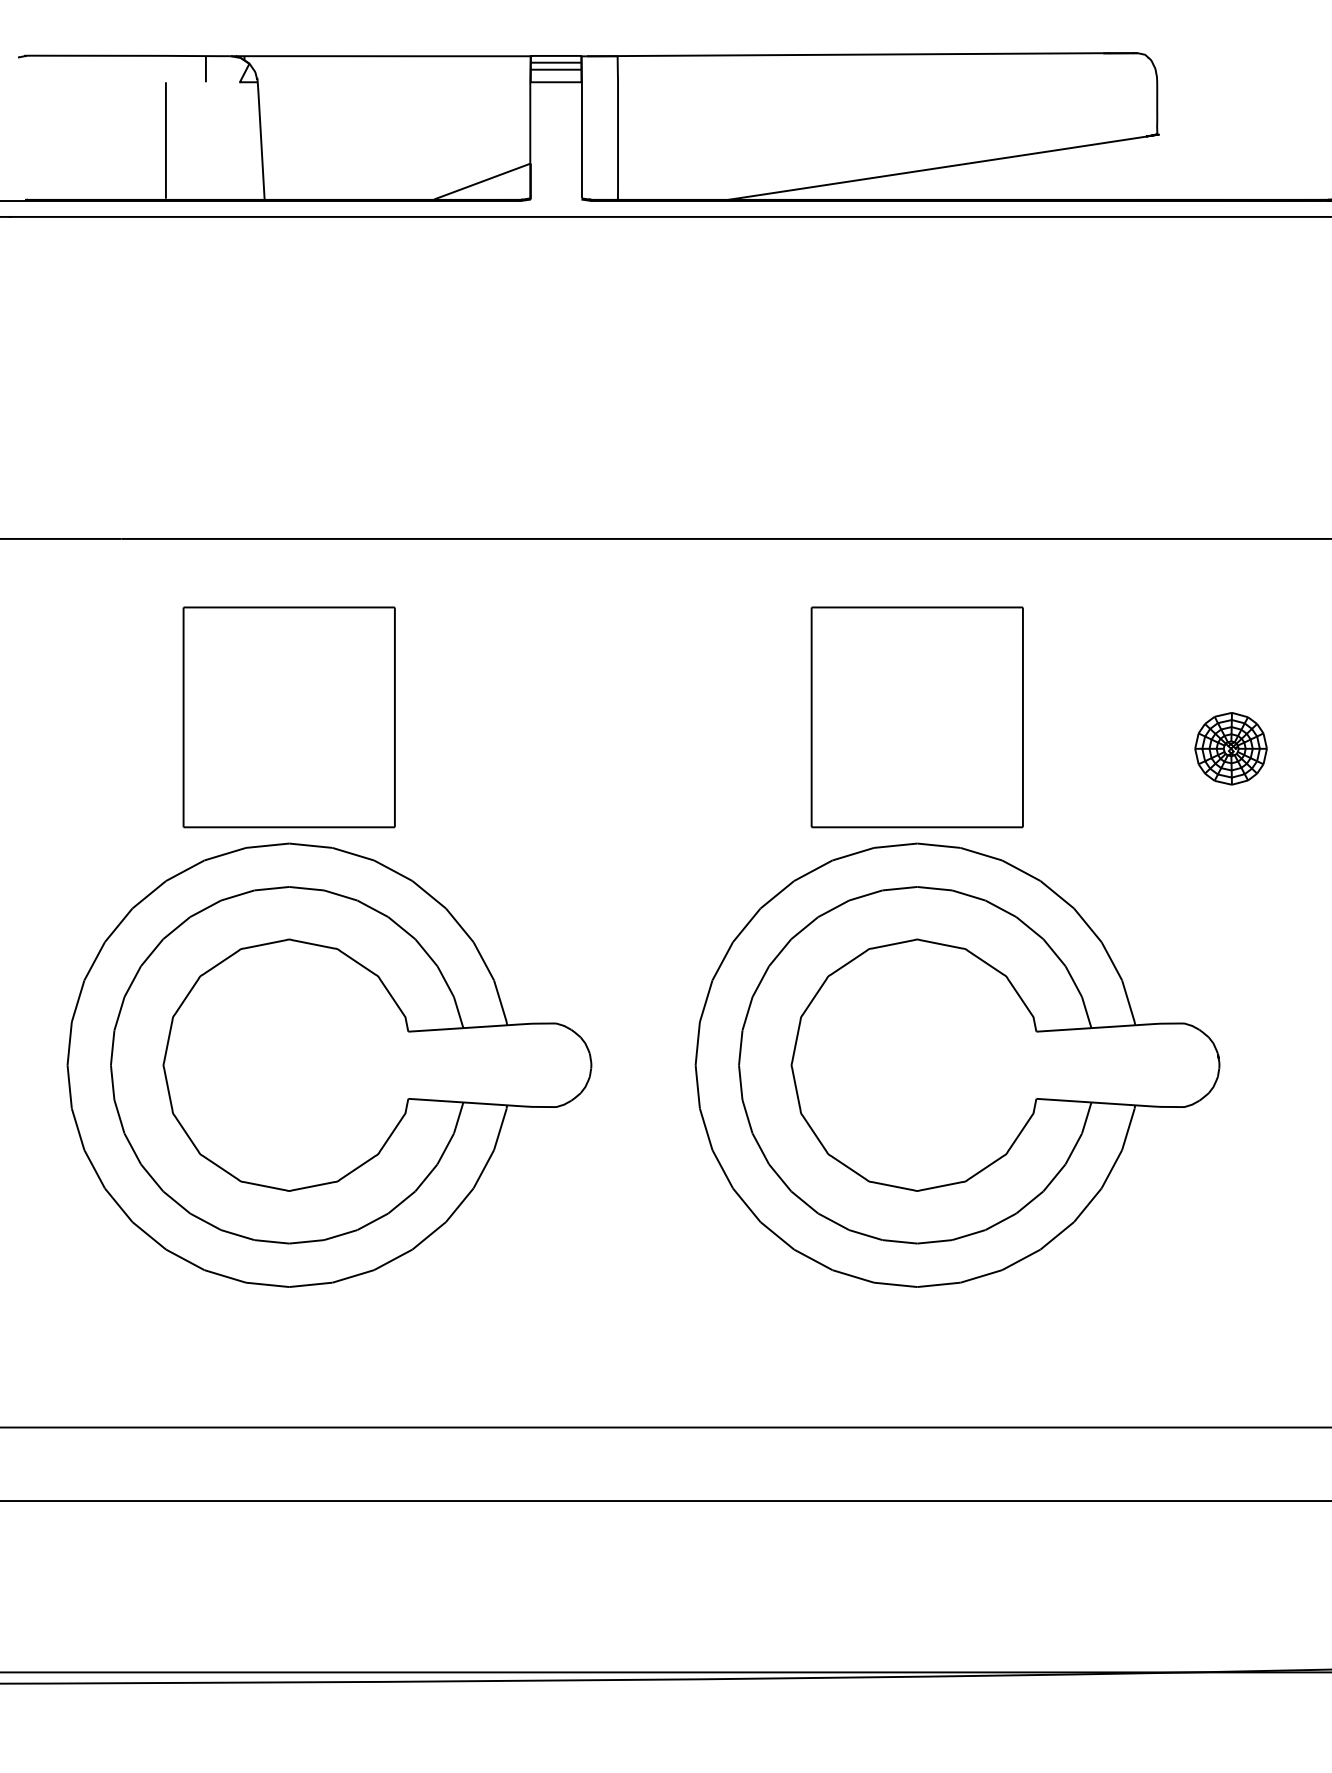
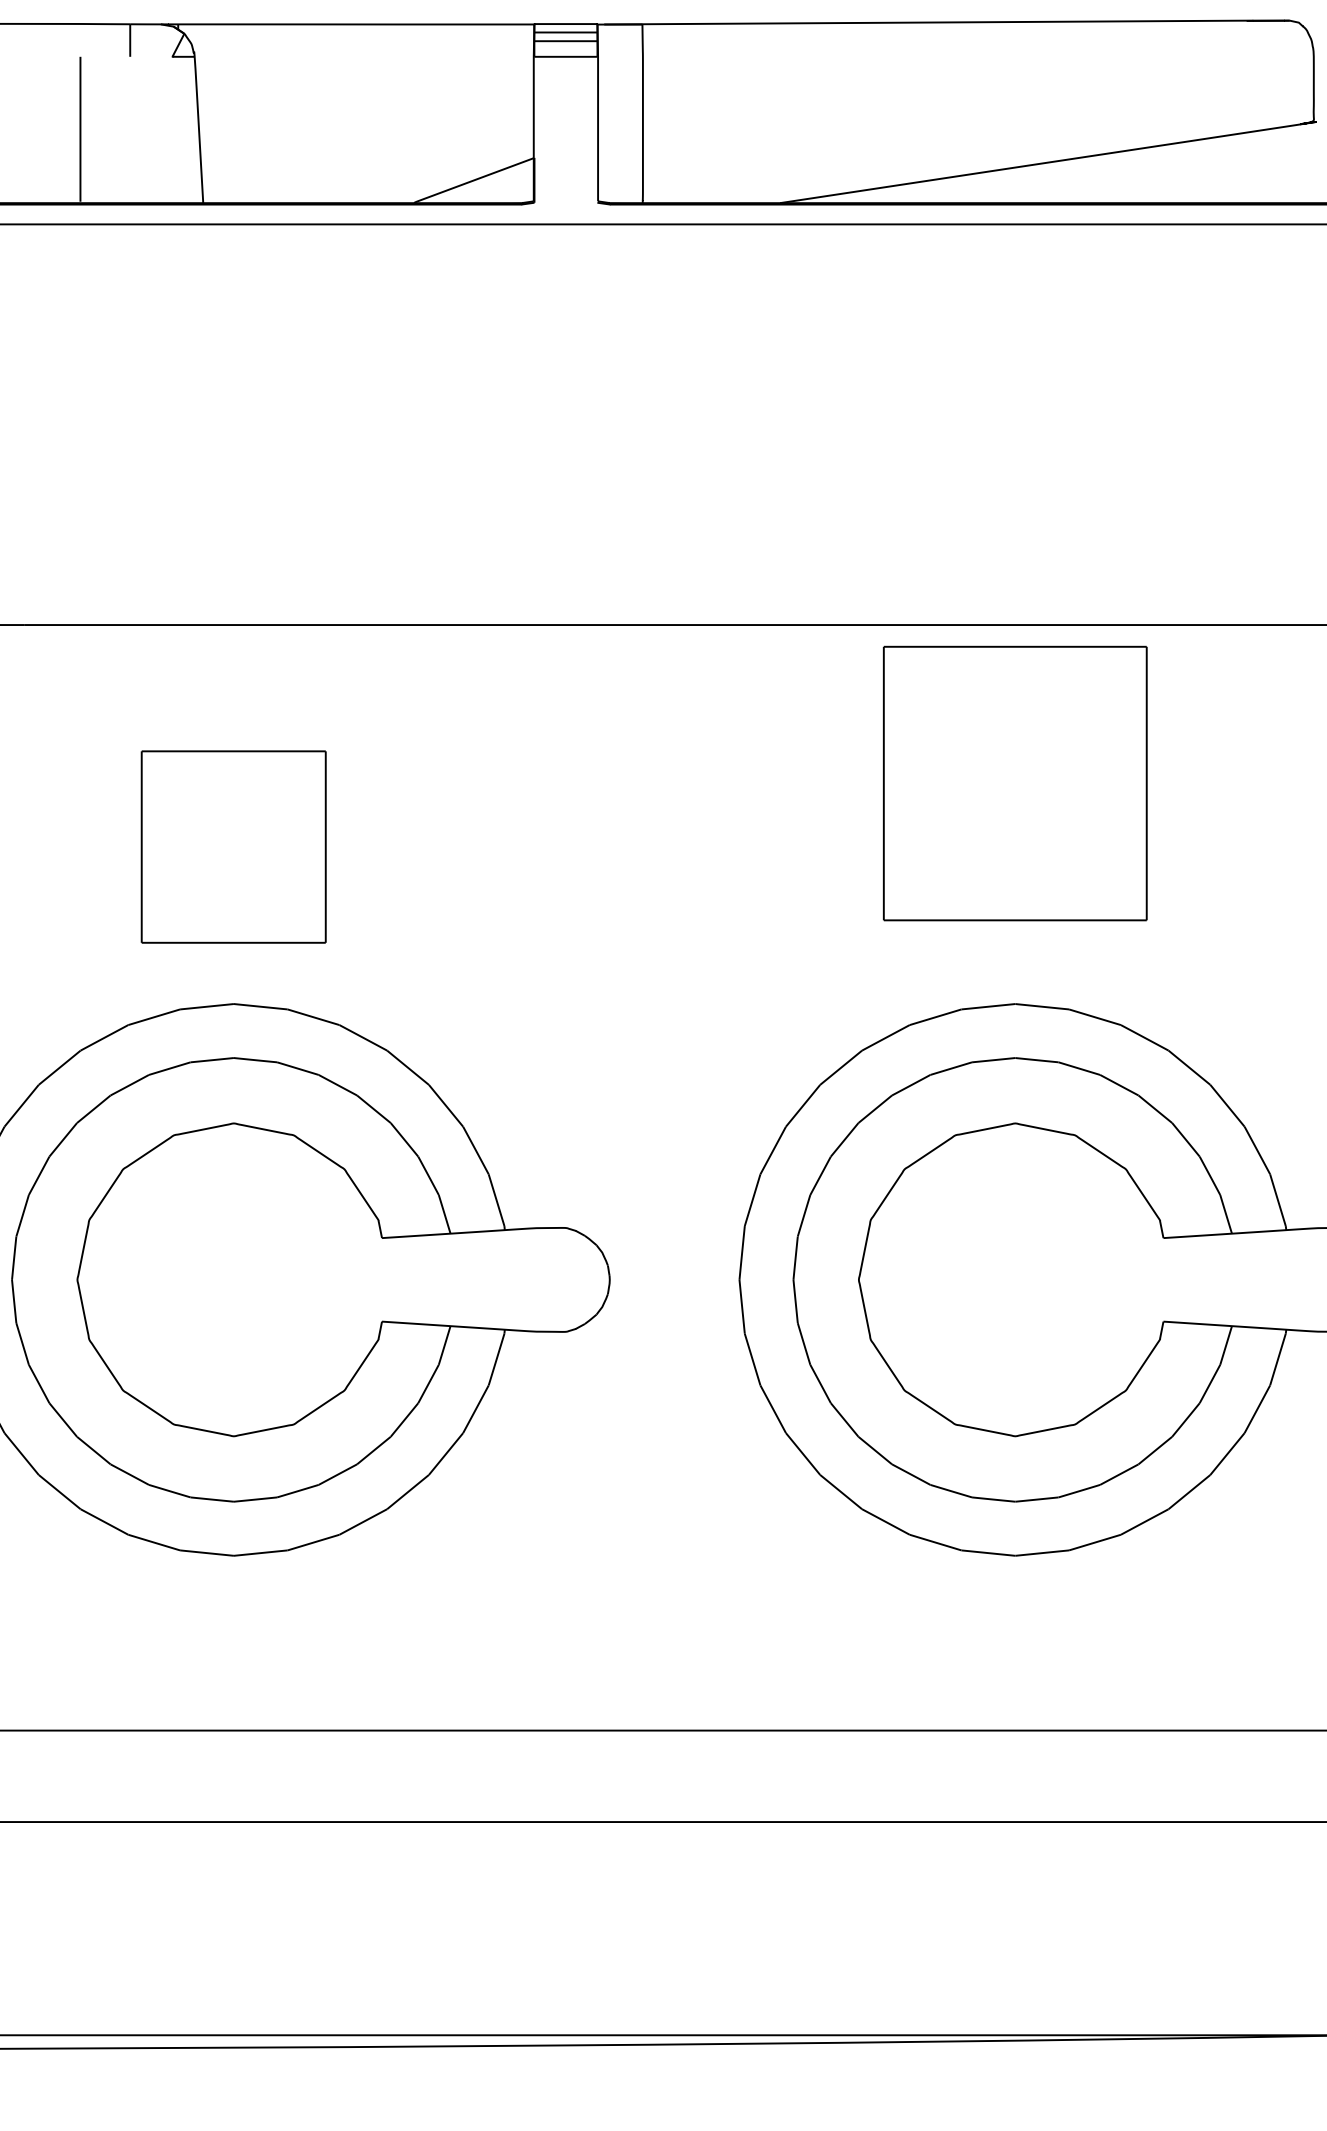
part: (288, 717) -> (232, 847), size x0.7
part: (916, 717) -> (1014, 783), moved

